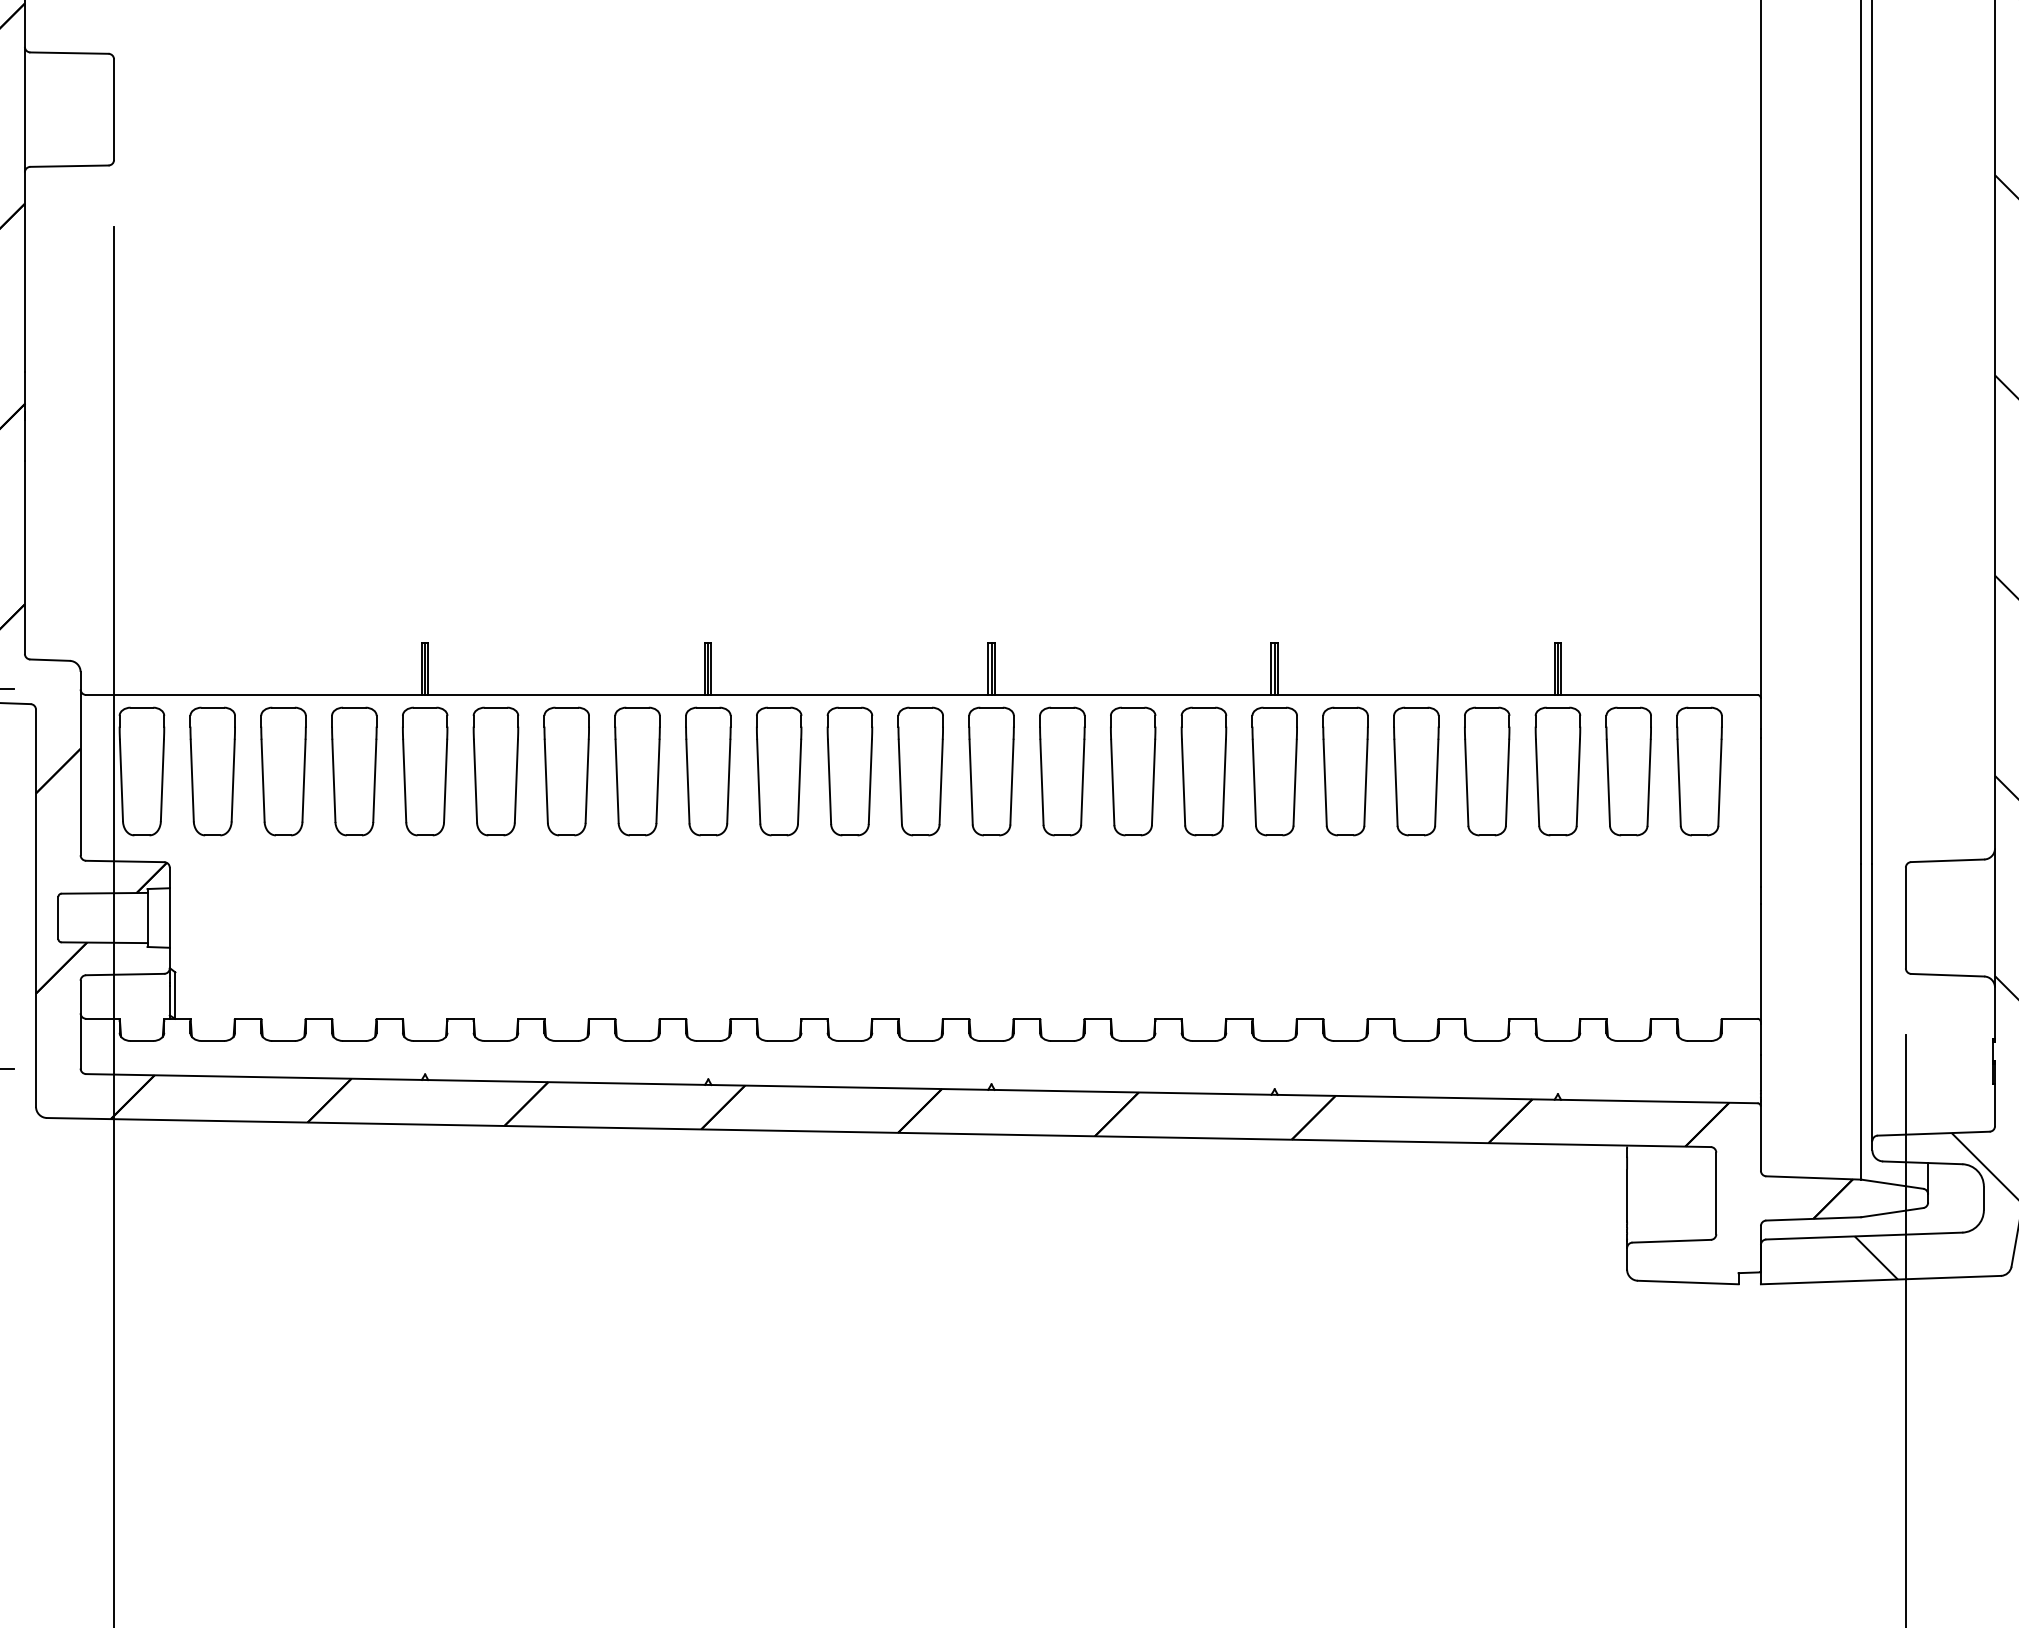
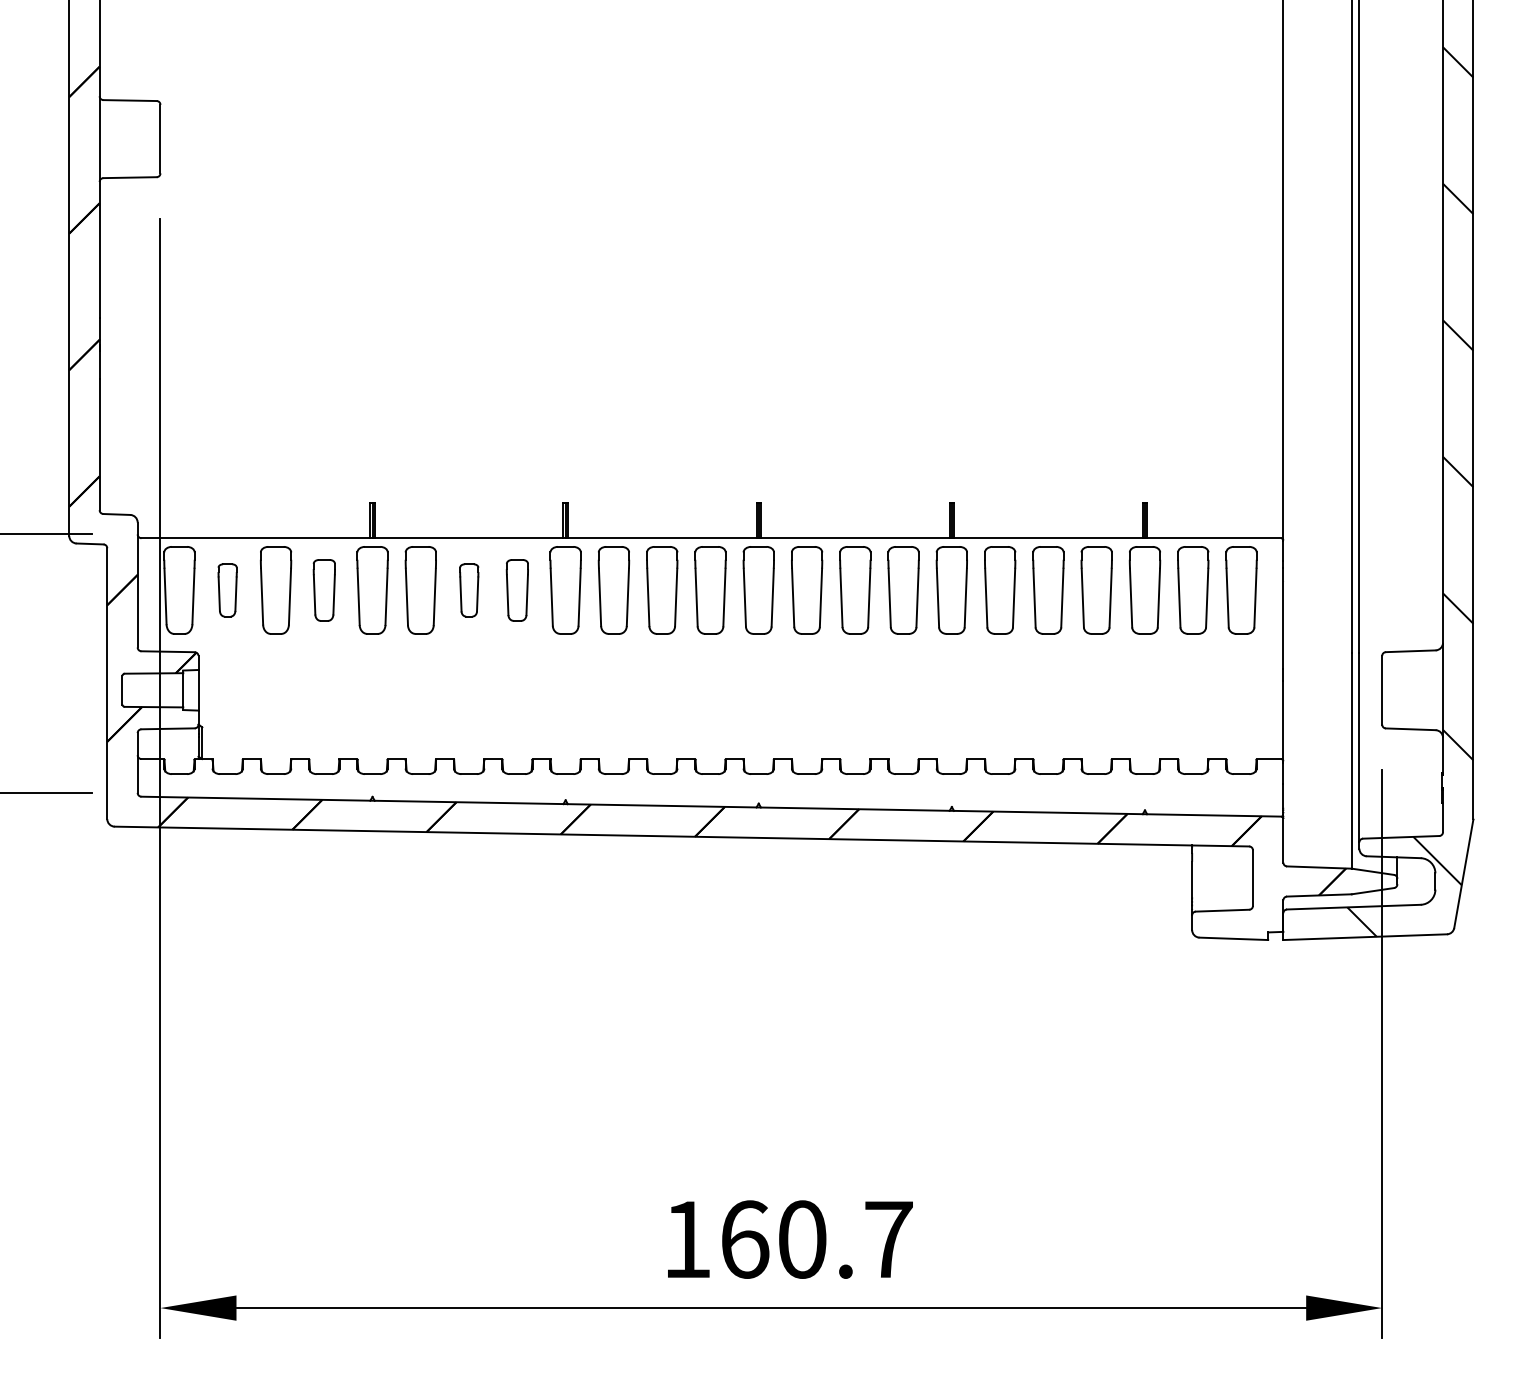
part: (212, 771) -> (227, 590), size x0.6
part: (354, 771) -> (324, 590), size x0.7
part: (567, 771) -> (469, 590), size x0.6
part: (637, 771) -> (517, 590), size x0.7

